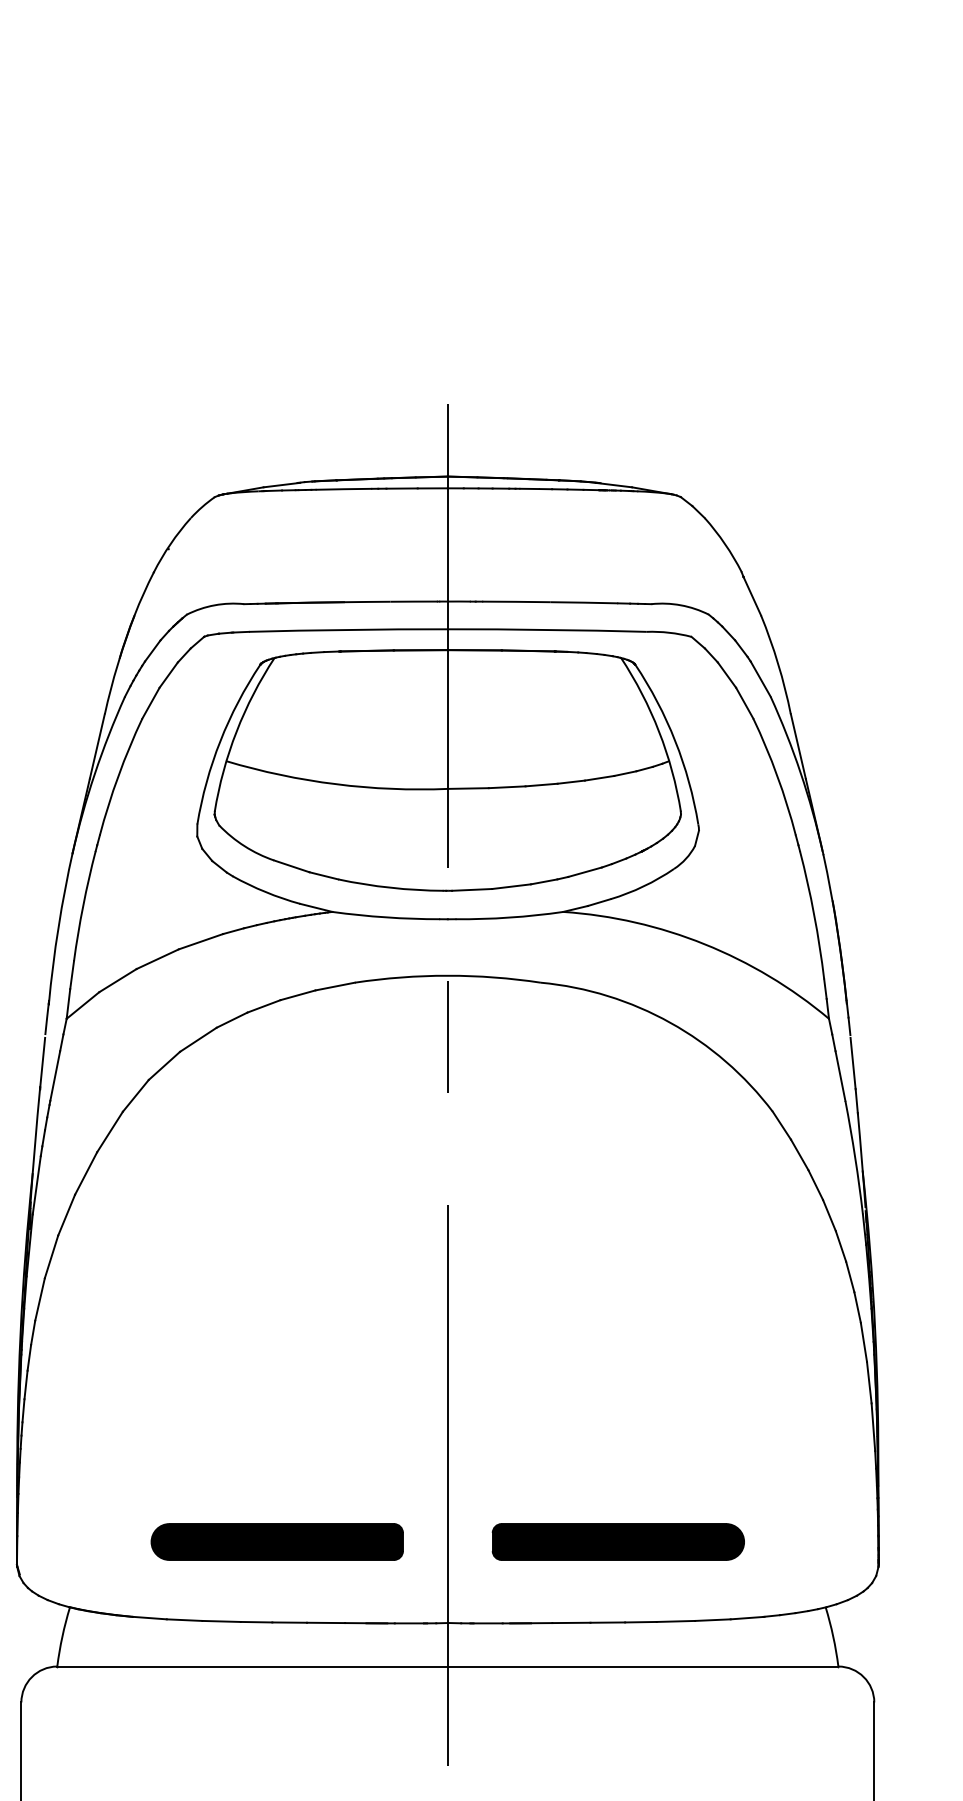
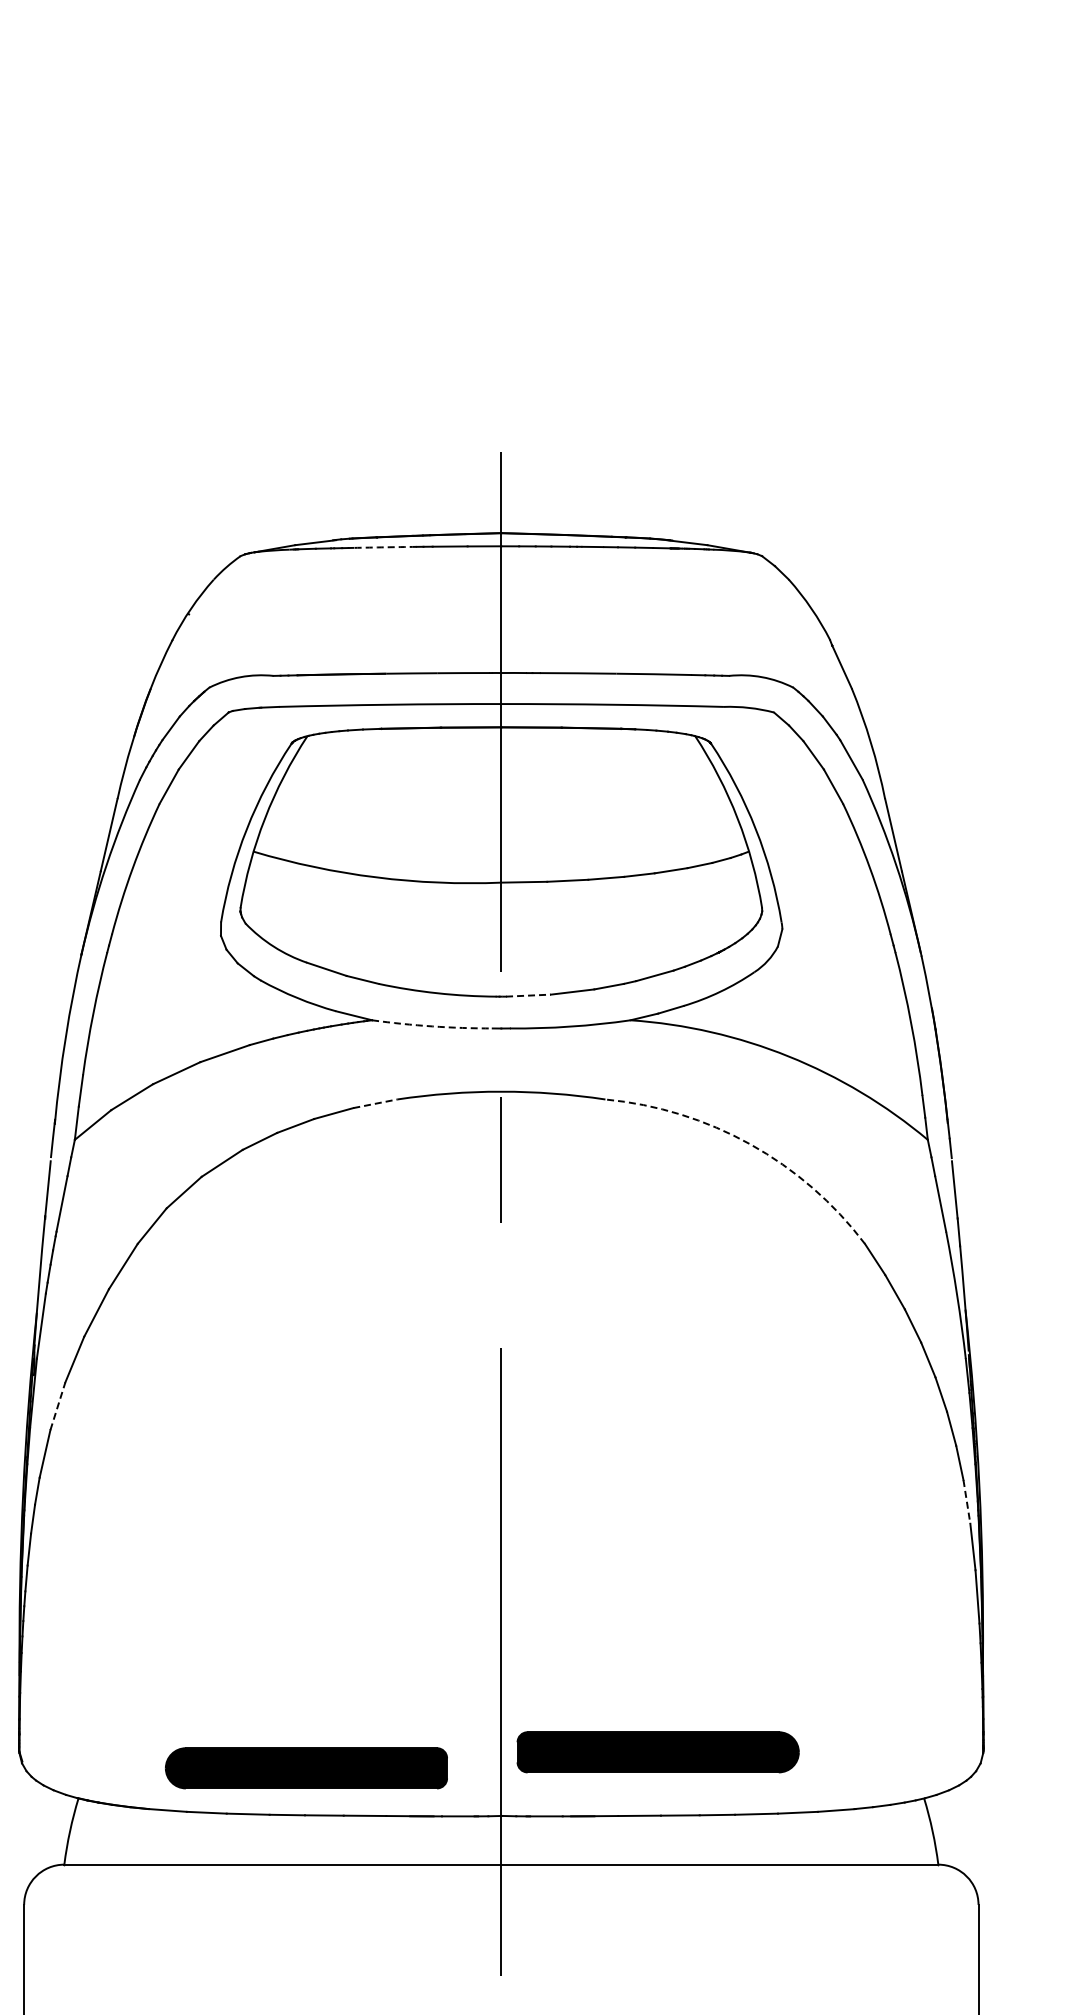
arc: (344, 489) -> (385, 547), solid -> dashed
line: (473, 889) -> (529, 995), solid -> dashed
arc: (386, 917) -> (432, 1026), solid -> dashed
line: (335, 986) -> (375, 1103), solid -> dashed
arc: (670, 1022) -> (750, 1144), solid -> dashed
line: (52, 1256) -> (58, 1405), solid -> dashed
line: (863, 1342) -> (966, 1502), solid -> dashed
part: (277, 1542) -> (306, 1768), moved
part: (617, 1542) -> (657, 1752), moved

